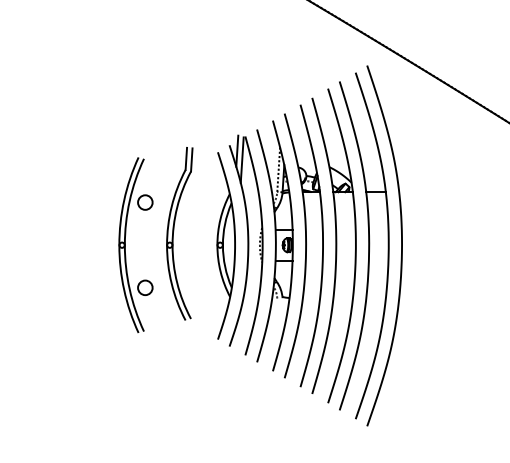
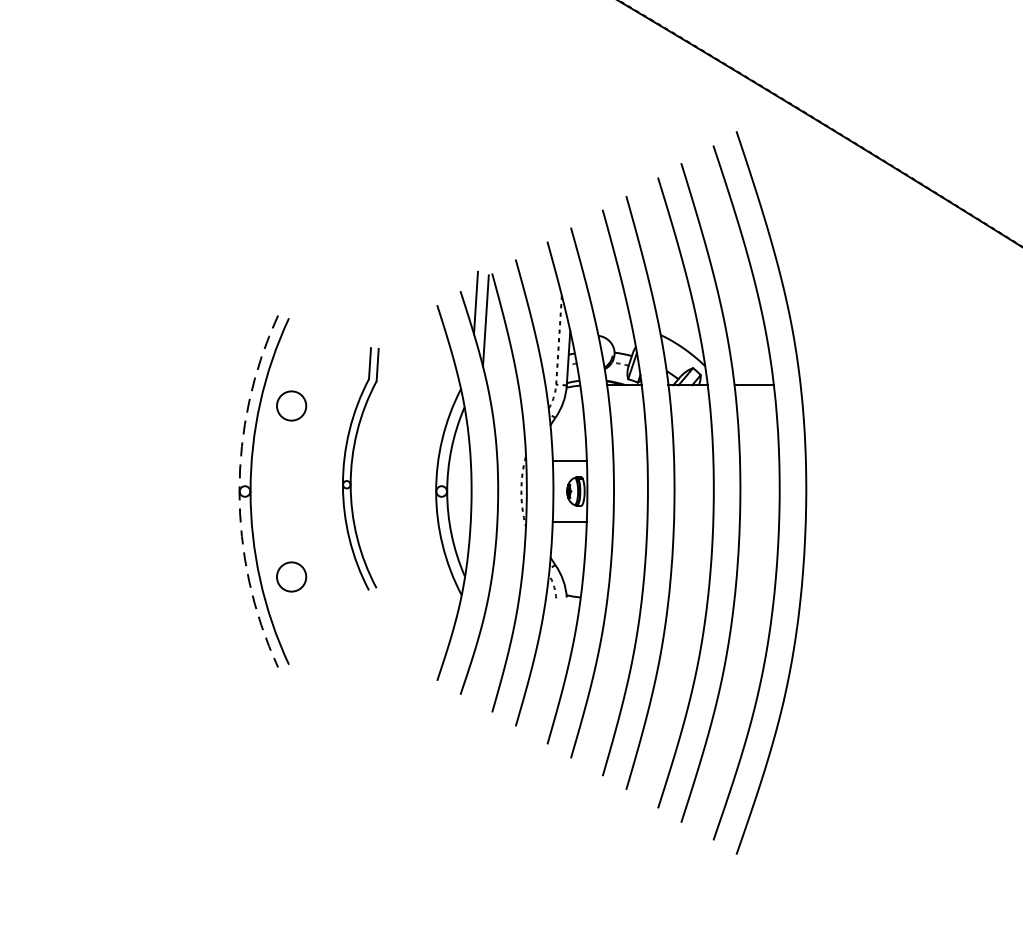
part: (179, 233) -> (360, 468), size x0.7
arc: (119, 245) -> (239, 492), solid -> dashed

